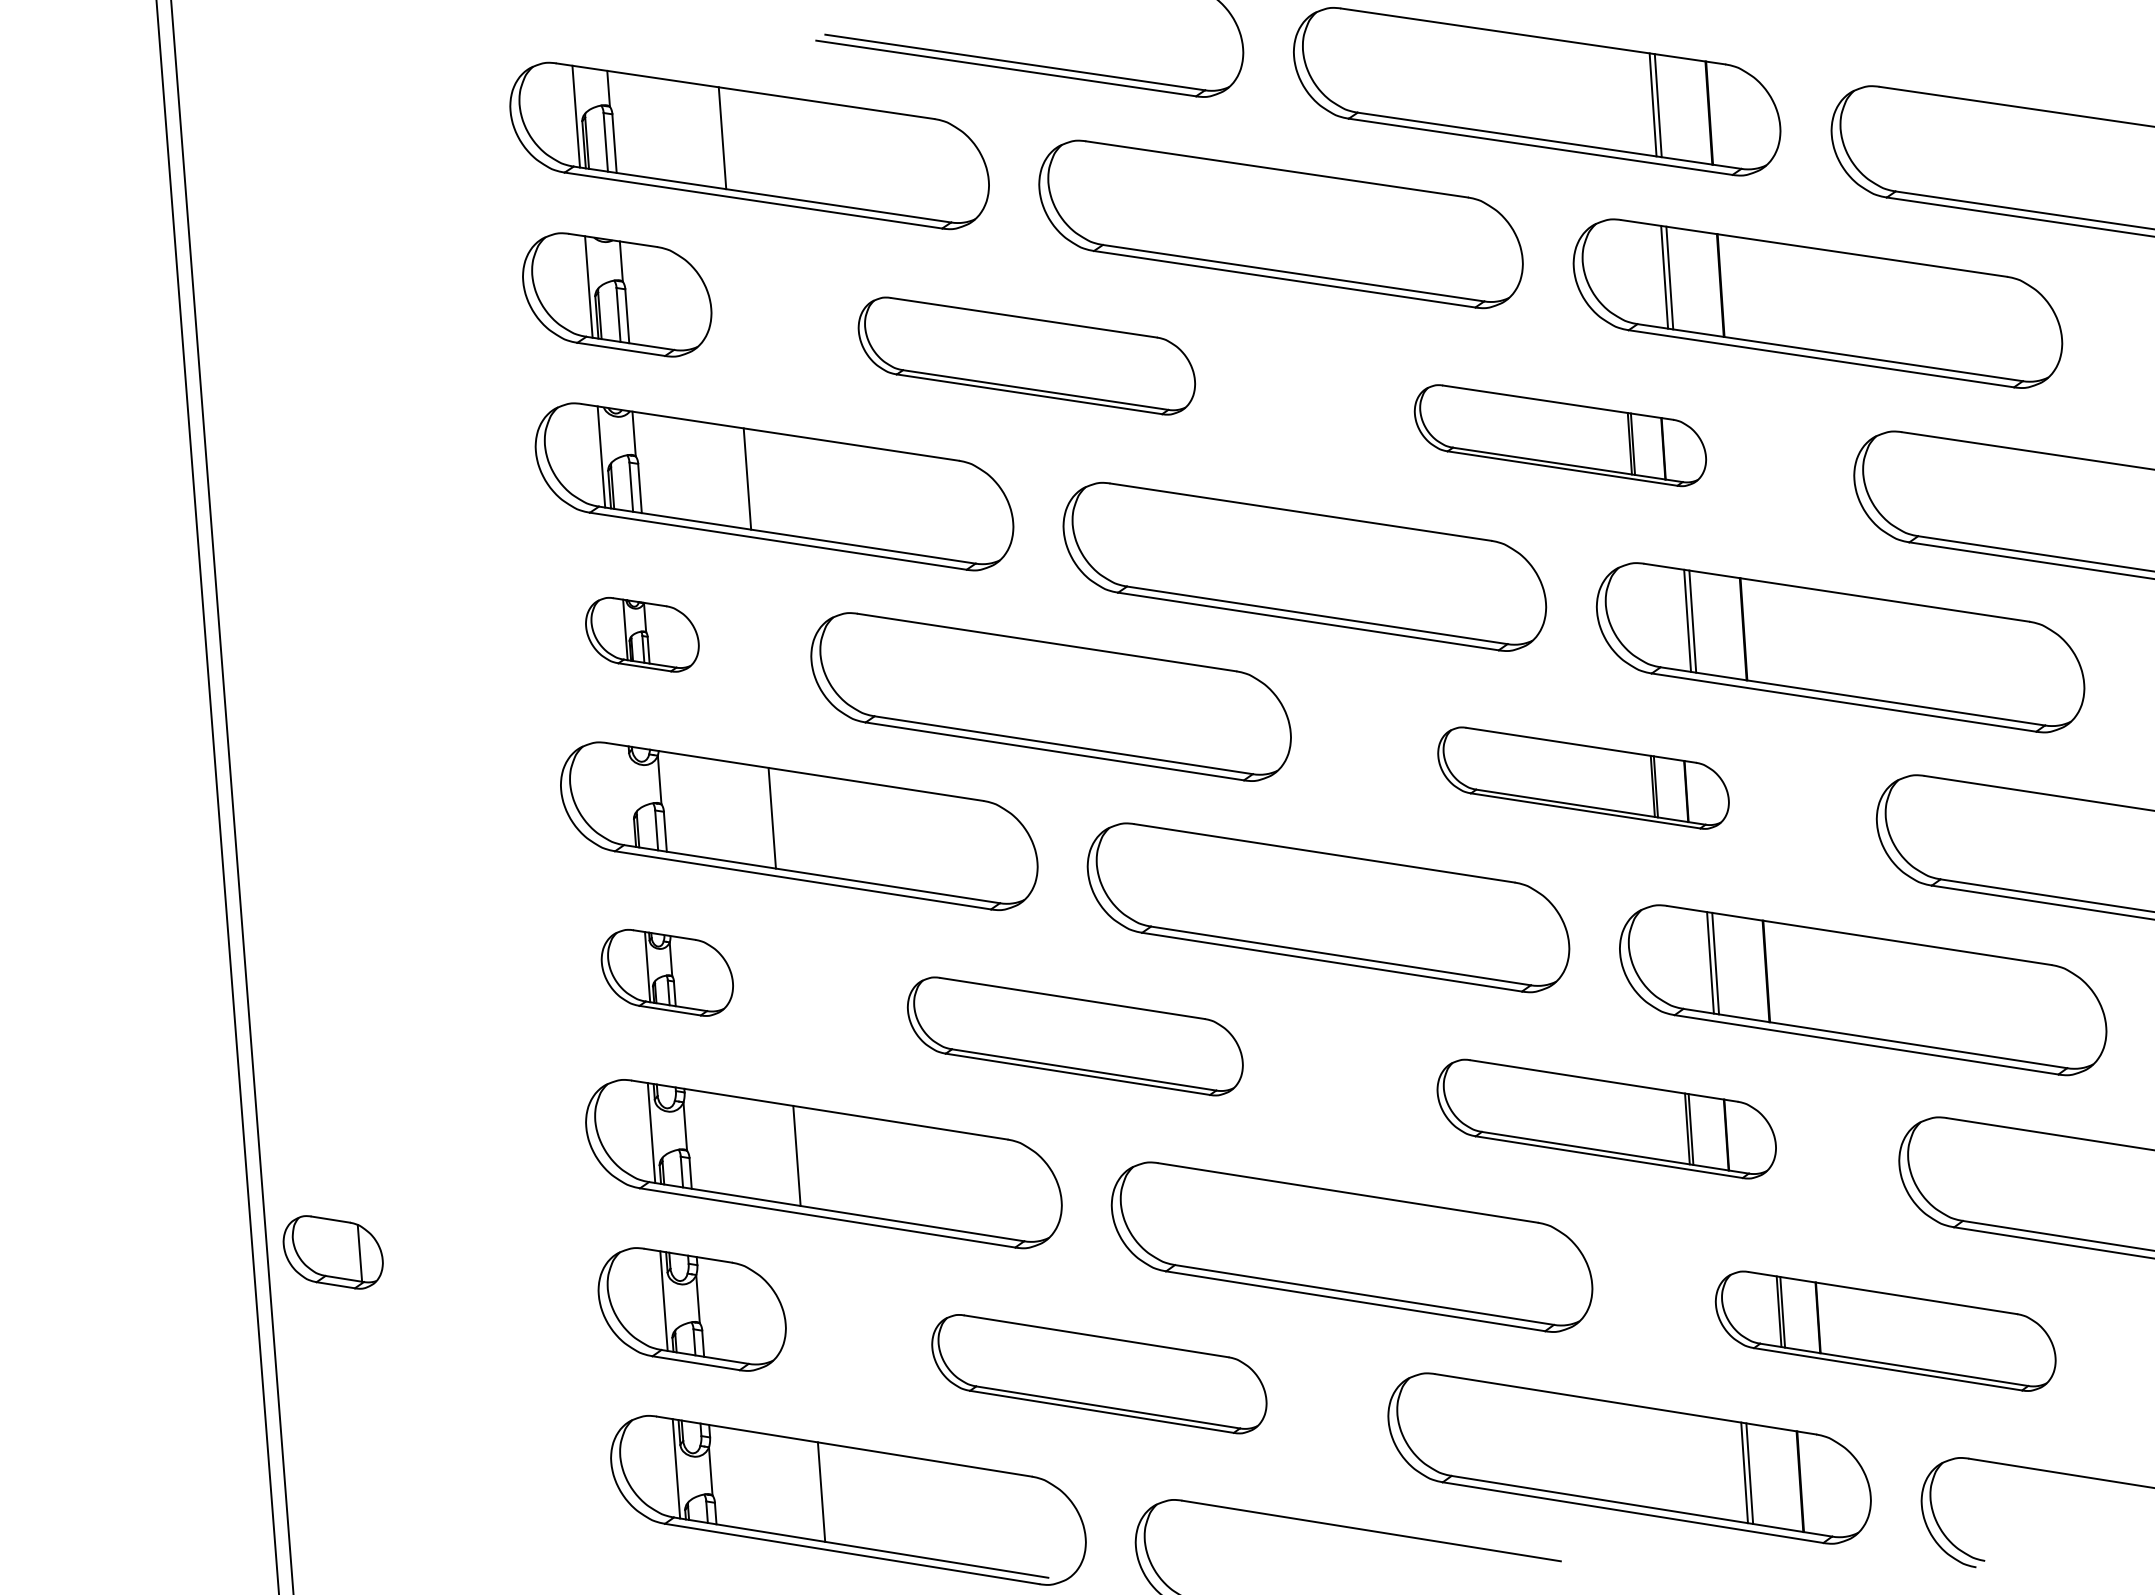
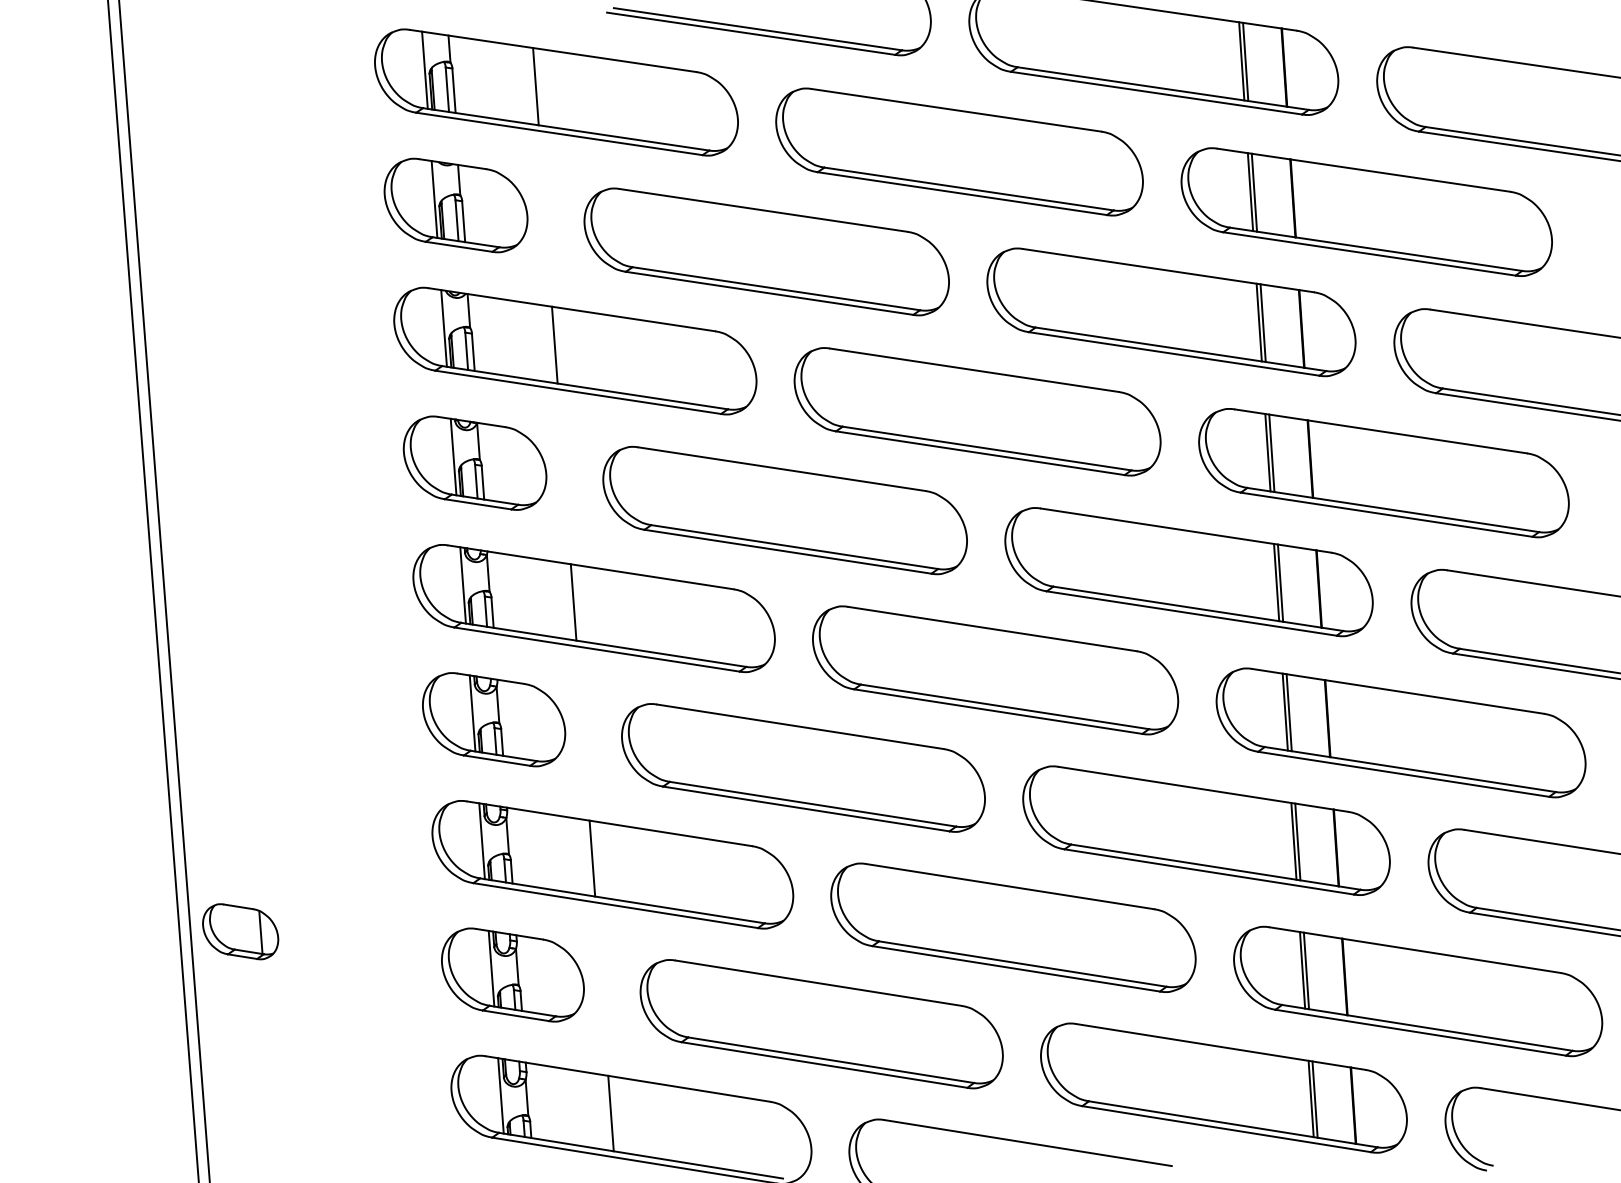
part: (1026, 355) -> (766, 251), size x1.43
part: (1560, 435) -> (1171, 312), size x1.67
part: (642, 634) -> (475, 463), size x1.67
part: (1583, 777) -> (1188, 571), size x1.67
line: (626, 795) -> (463, 585), added
part: (667, 972) -> (494, 719), size x1.43
part: (1075, 1036) -> (803, 767), size x1.43
part: (1606, 1118) -> (1206, 830), size x1.43
part: (1885, 1331) -> (1418, 991), size x1.43
part: (1099, 1373) -> (821, 1023), size x1.43

